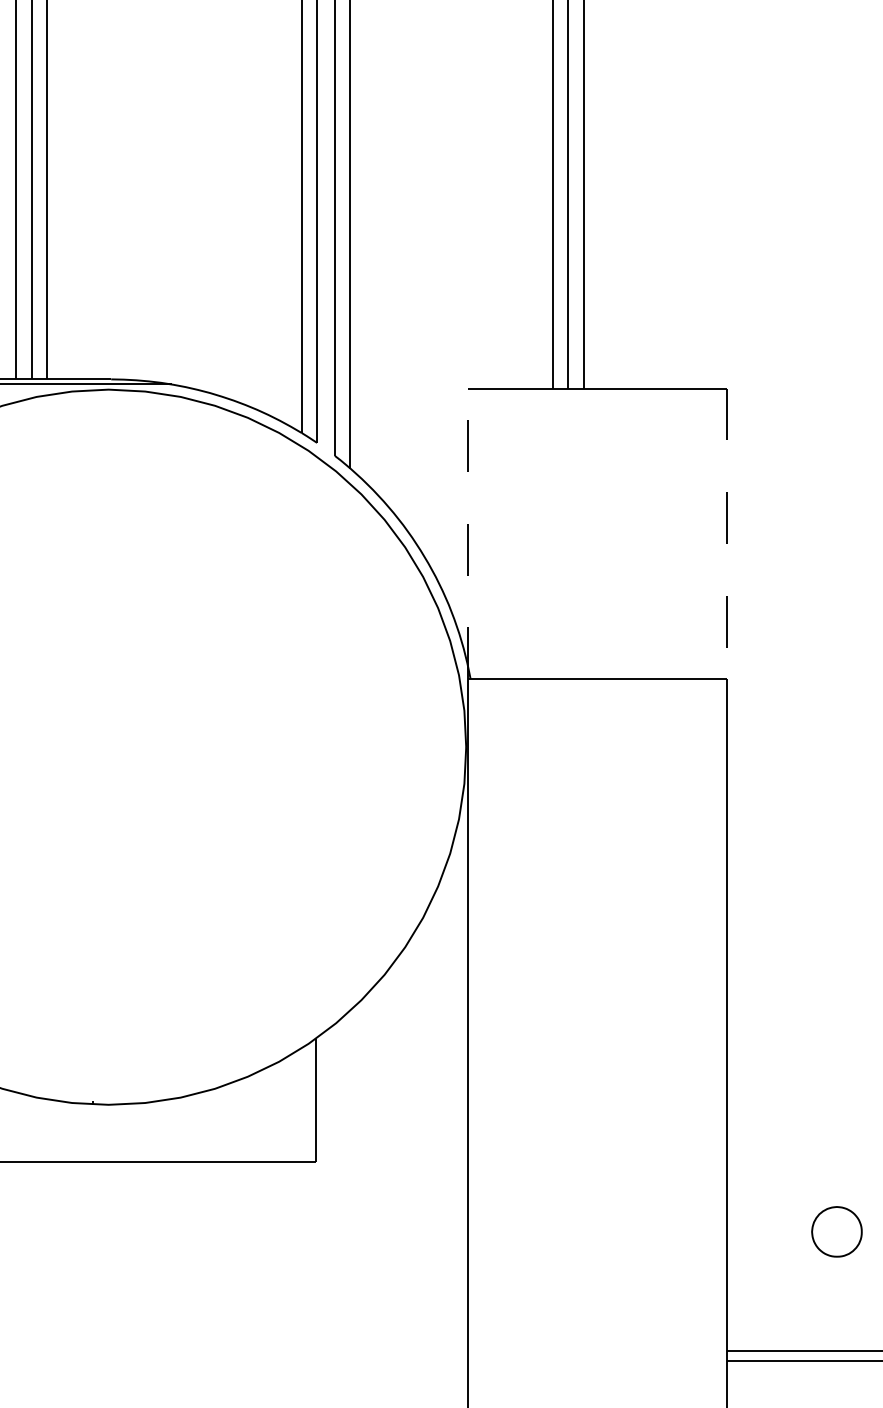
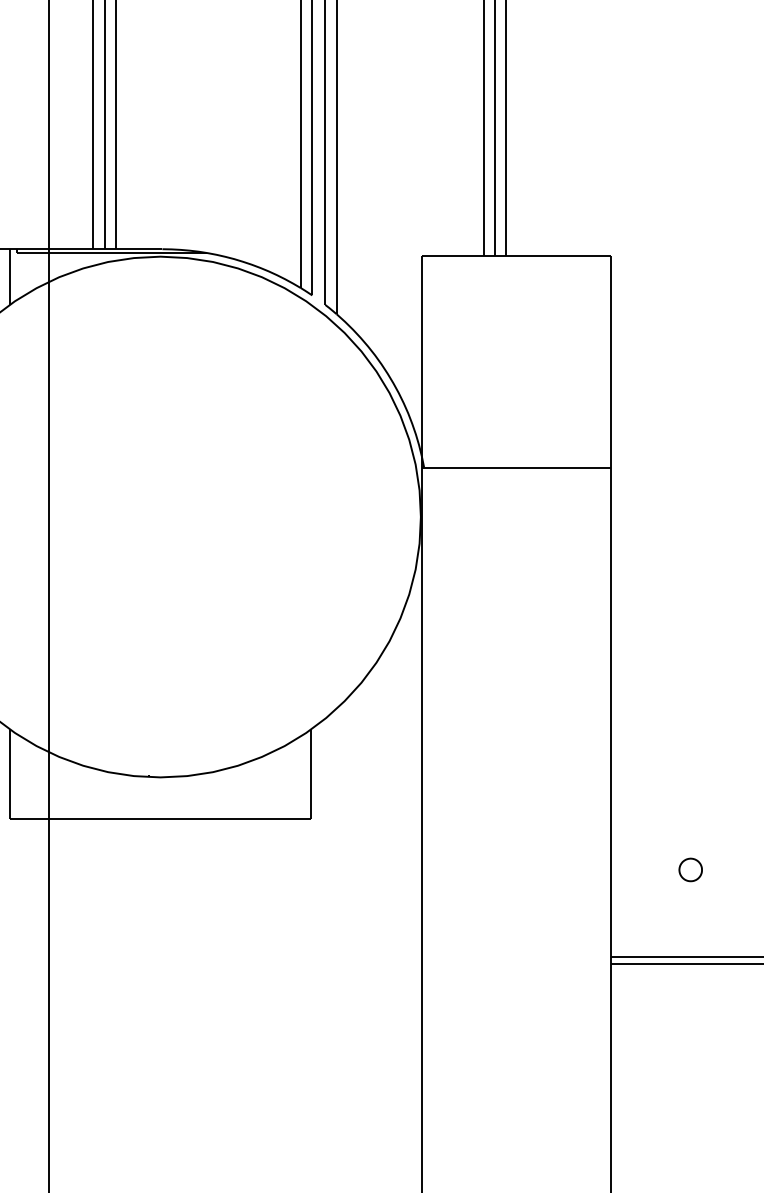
line: (468, 533) -> (422, 361), dashed -> solid
line: (727, 533) -> (611, 361), dashed -> solid
part: (836, 1231) -> (690, 869), size x0.62

